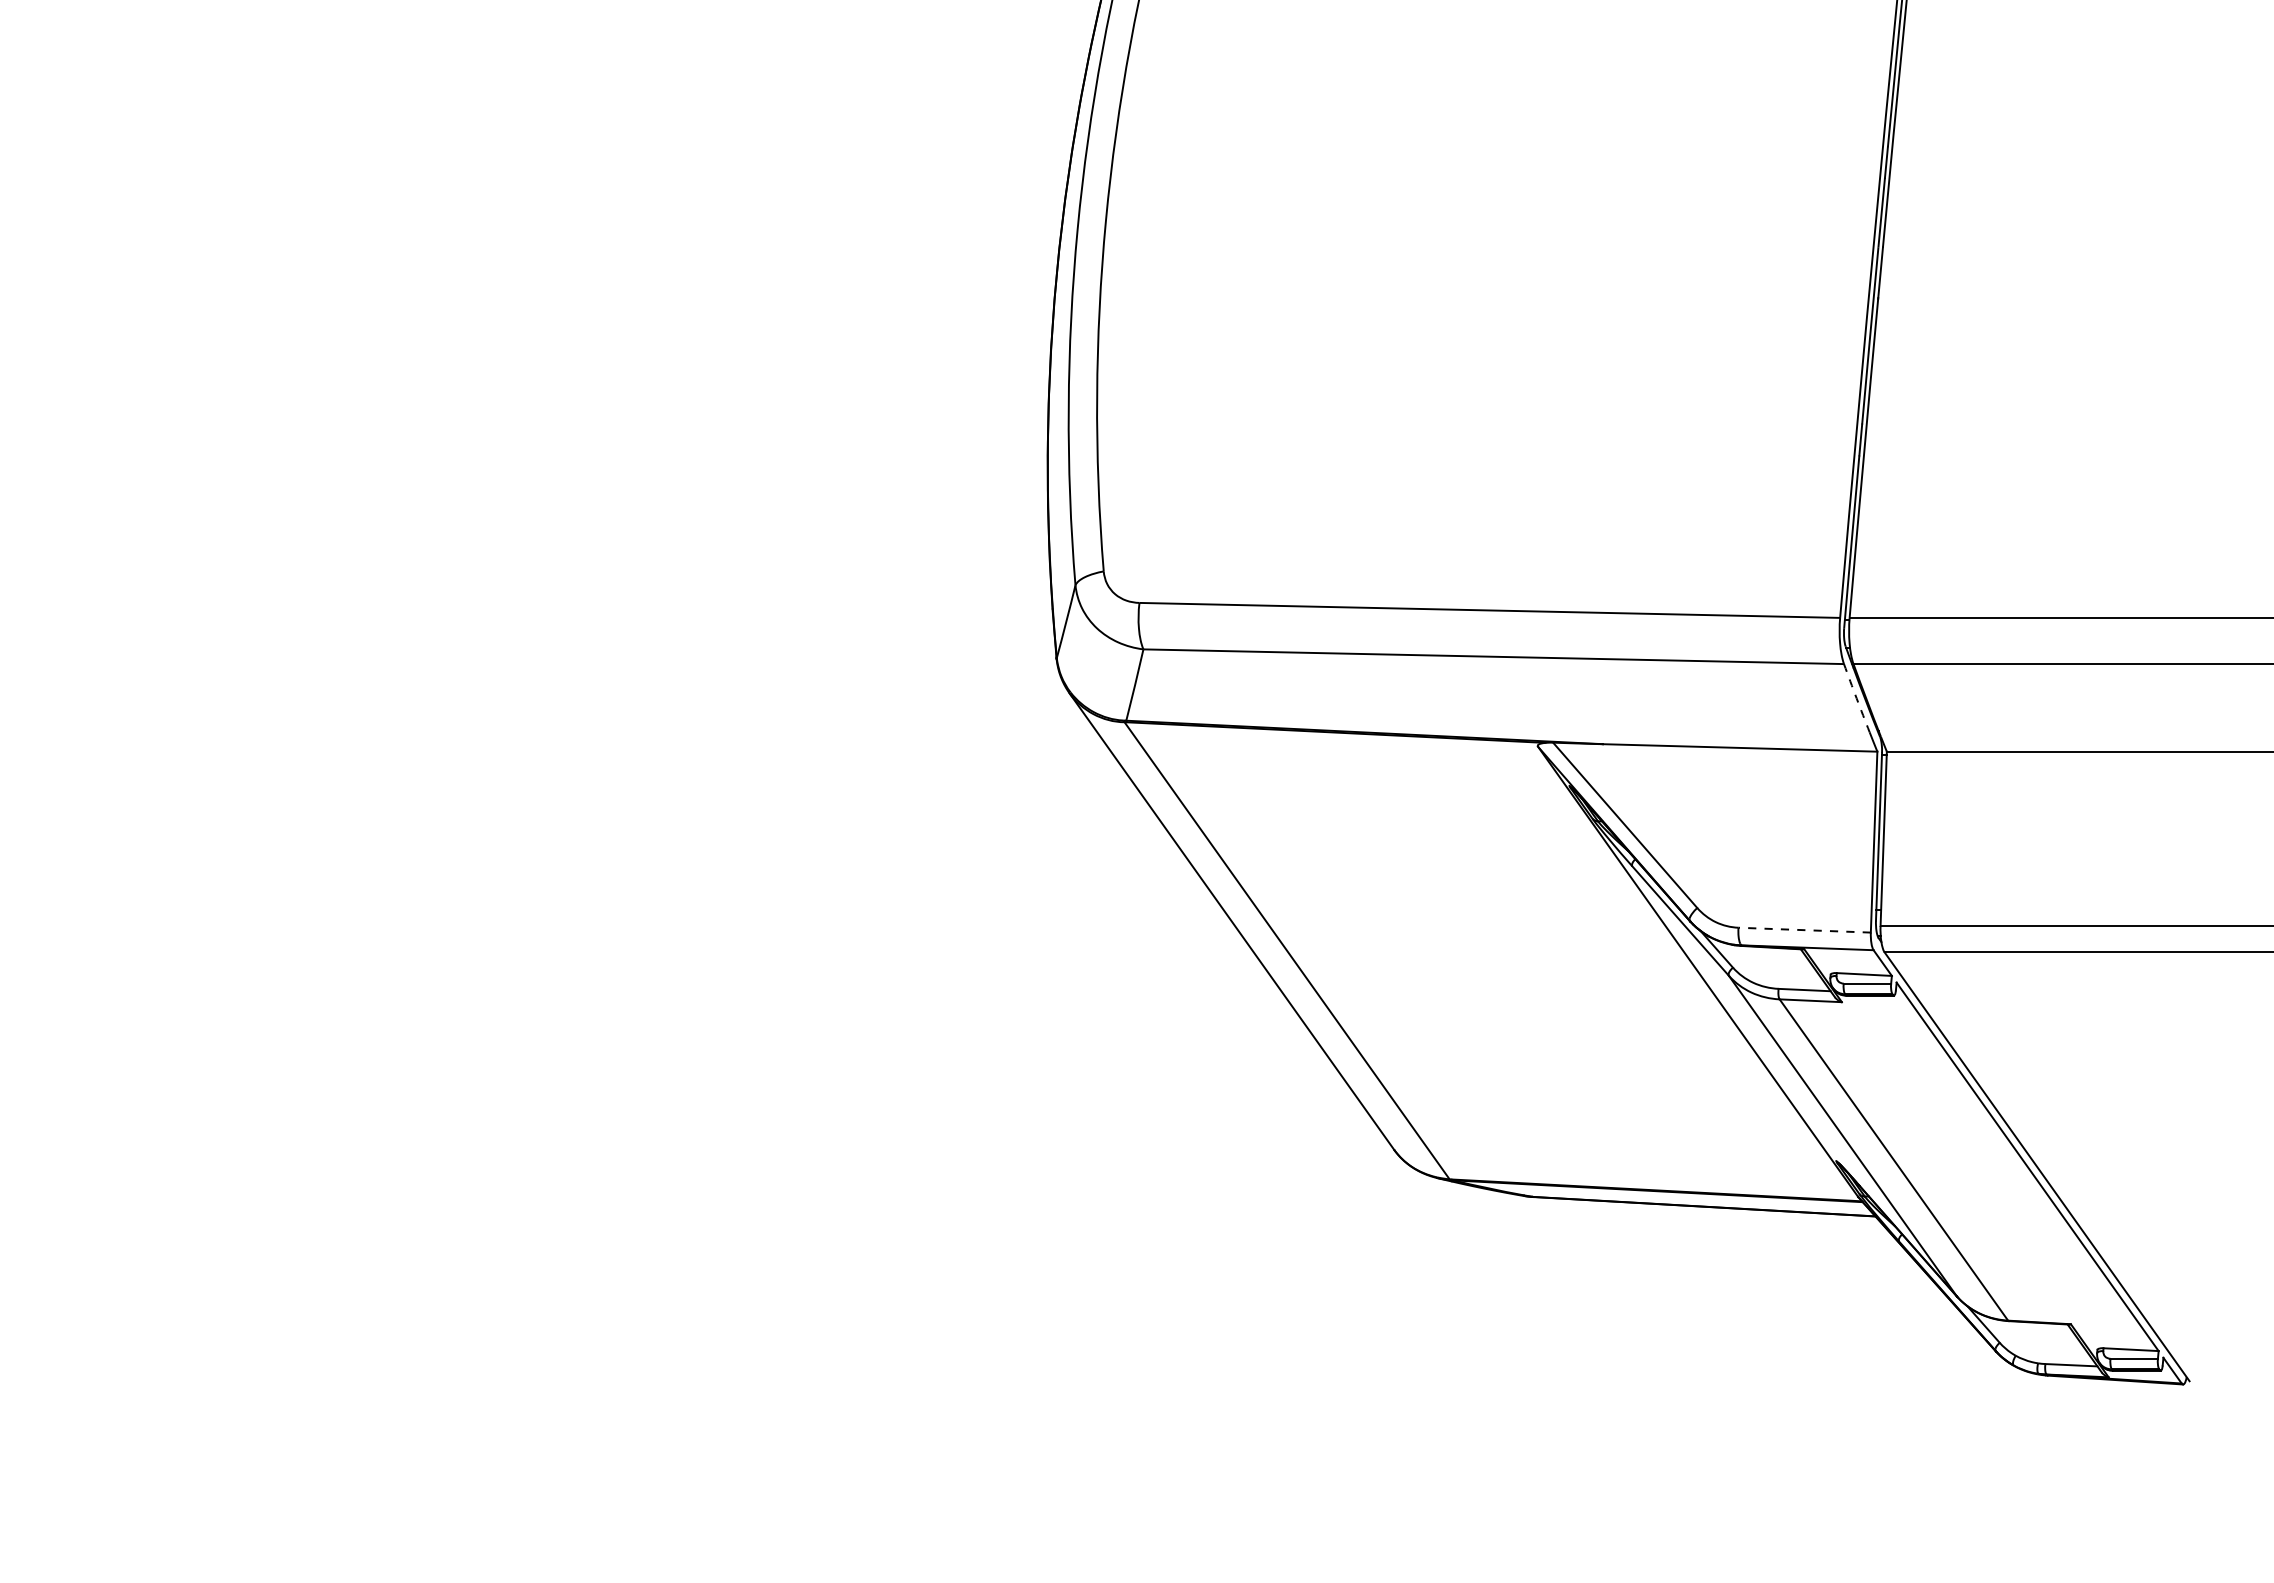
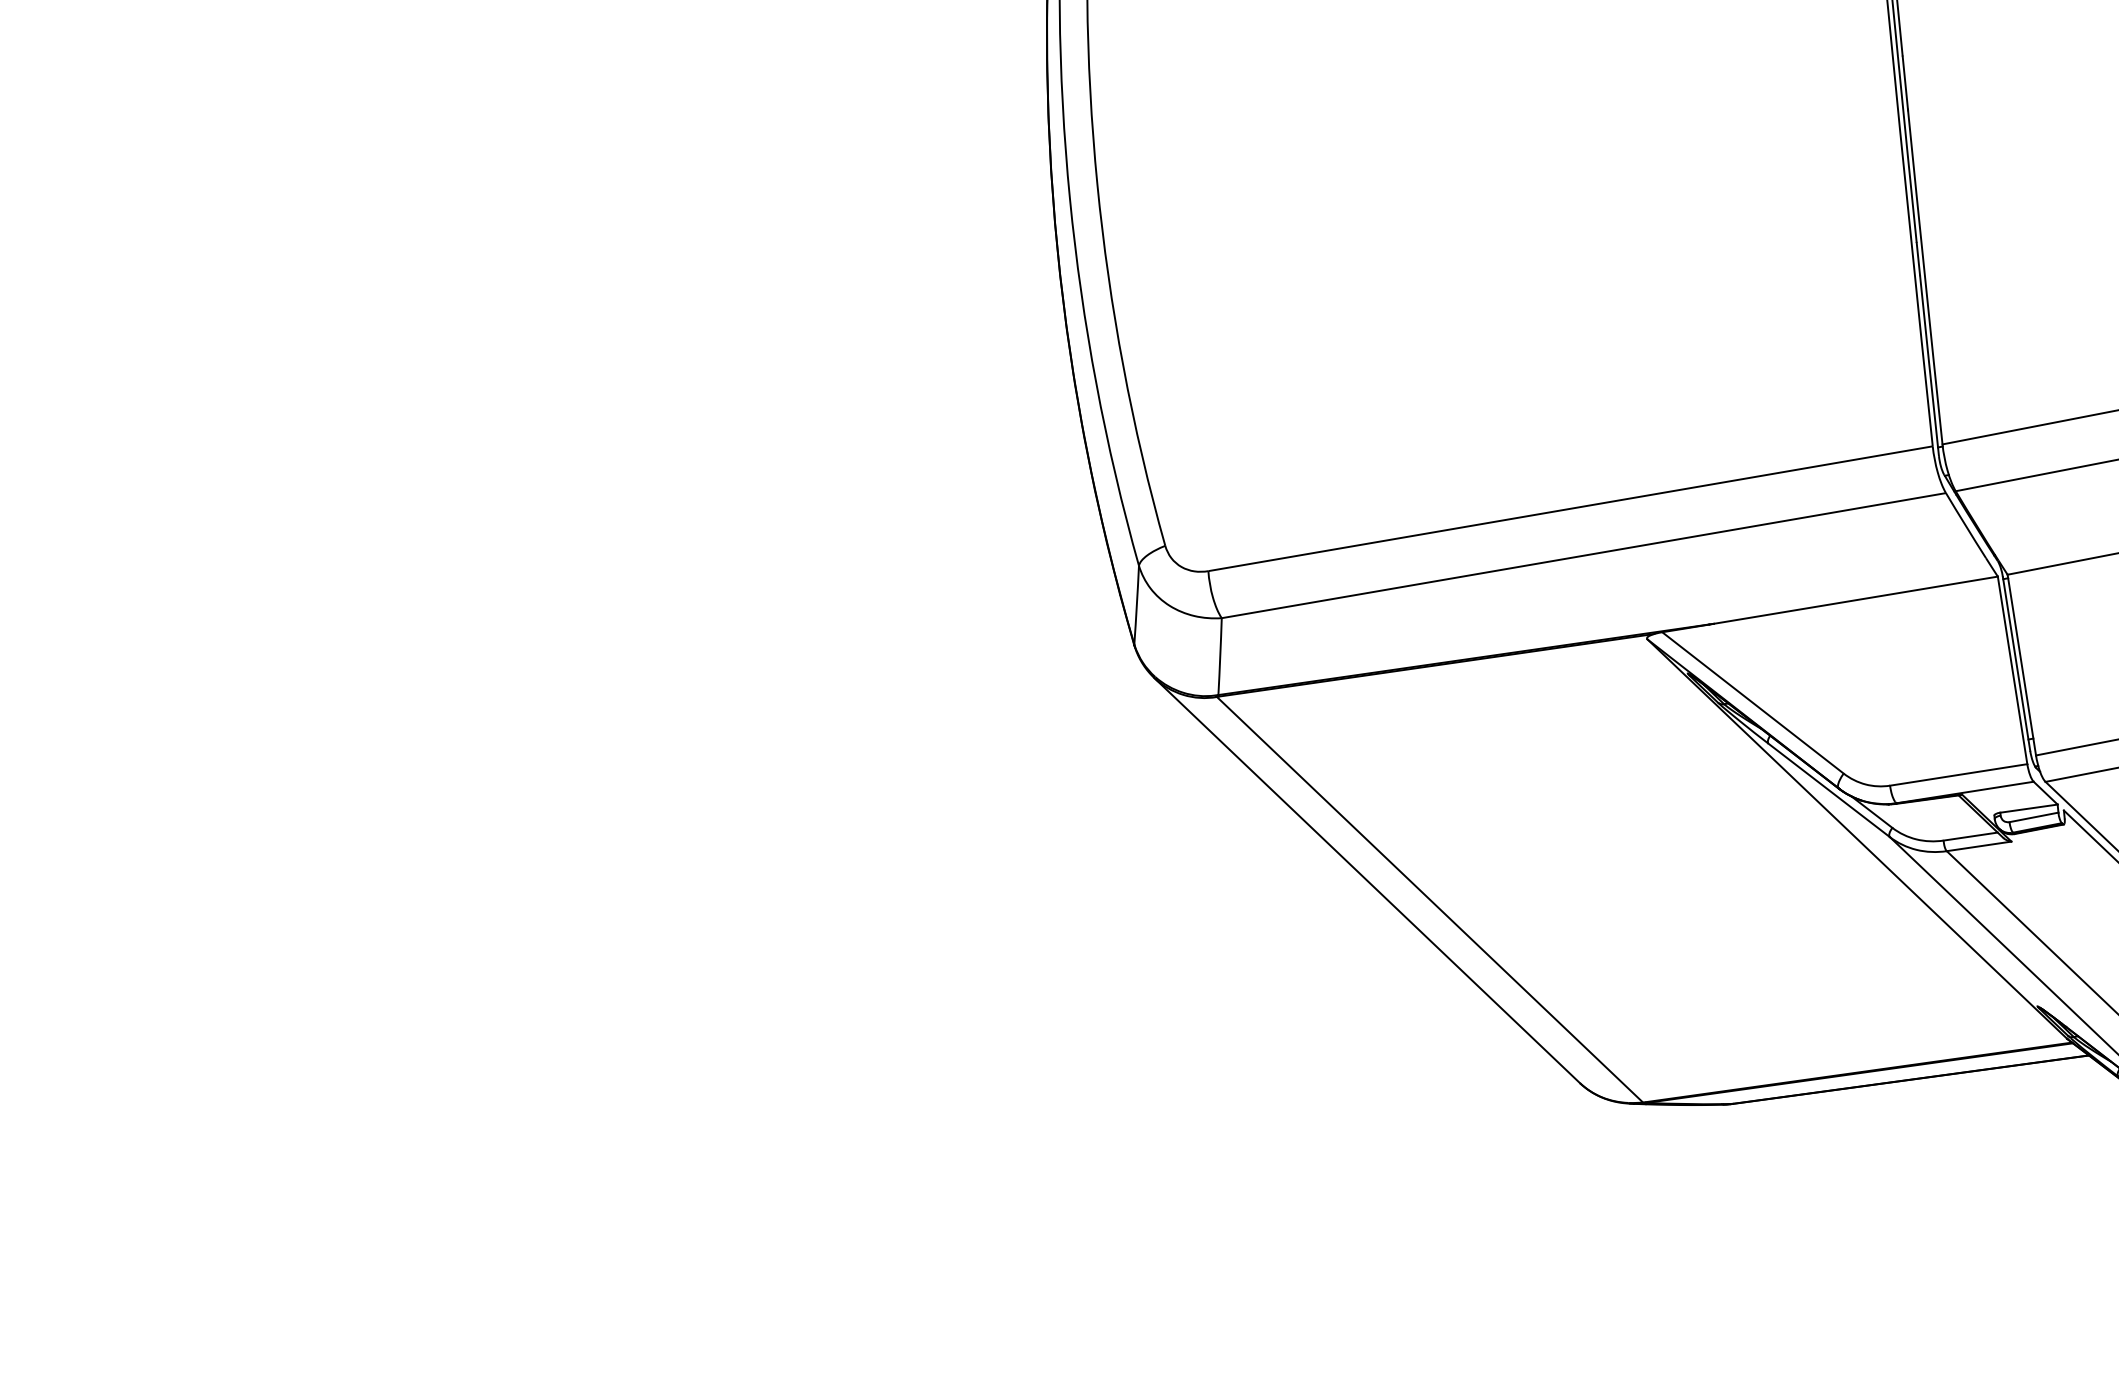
arc: (1856, 698) -> (1965, 526), dashed -> solid
line: (1804, 930) -> (1958, 775), dashed -> solid

